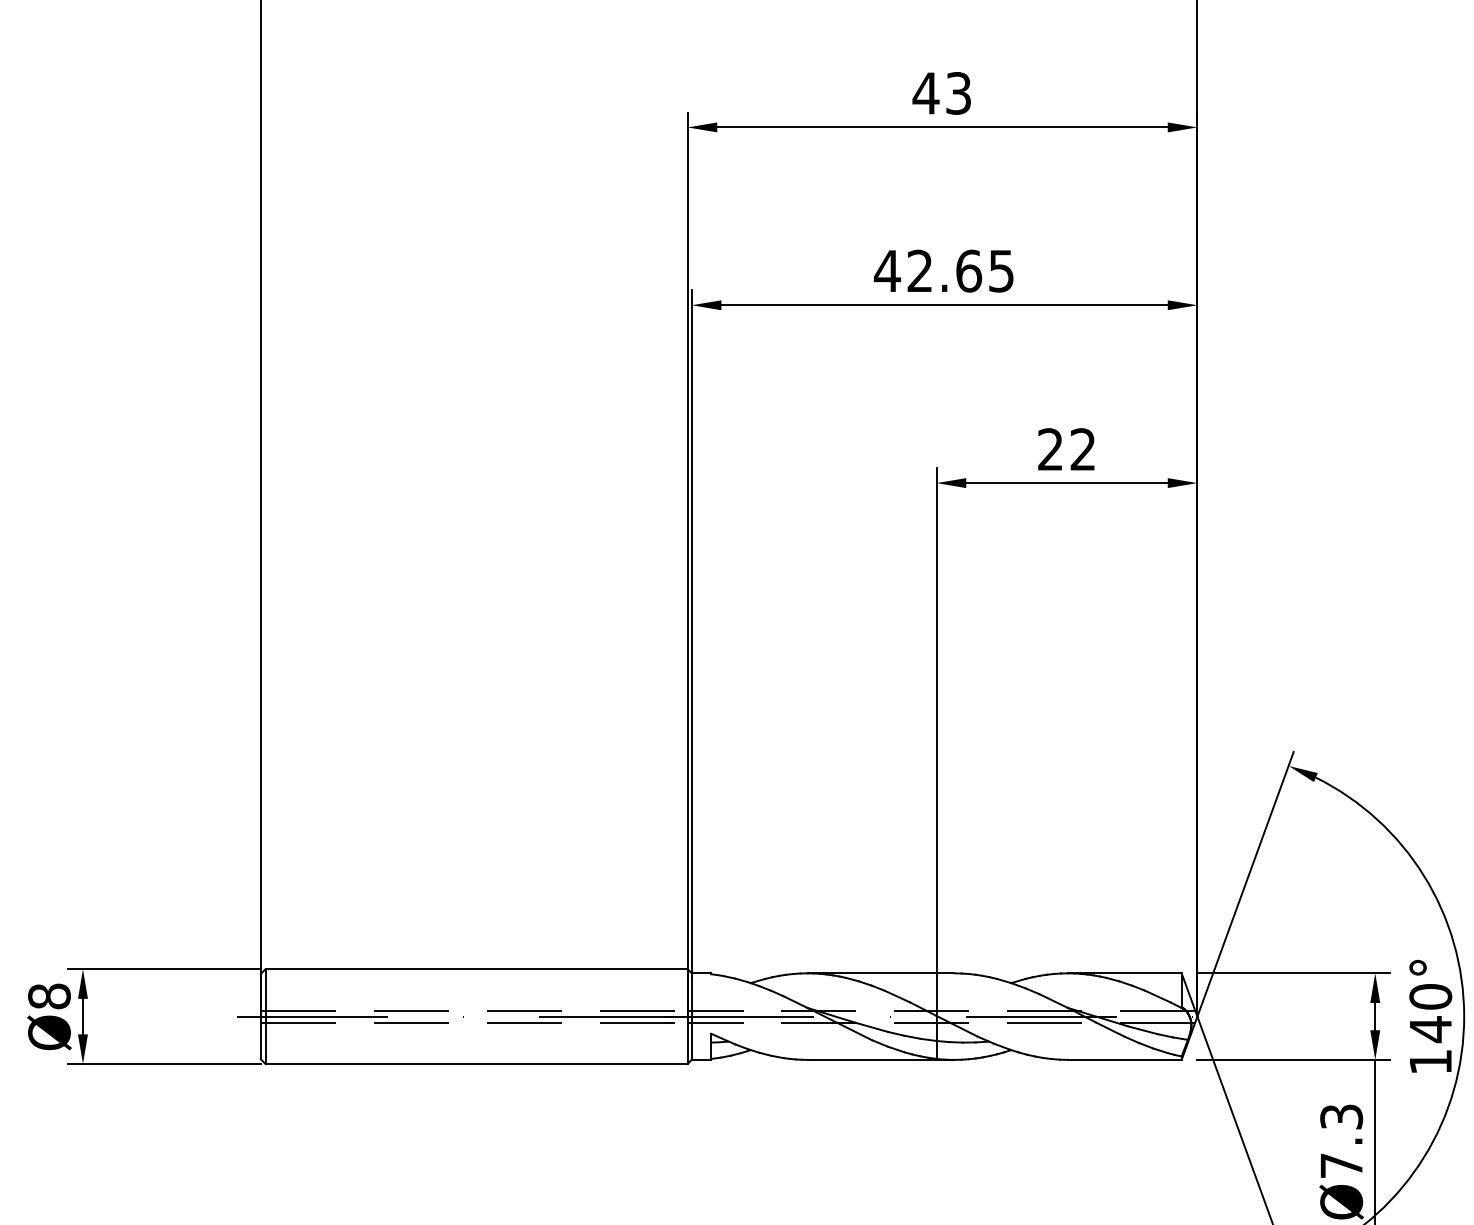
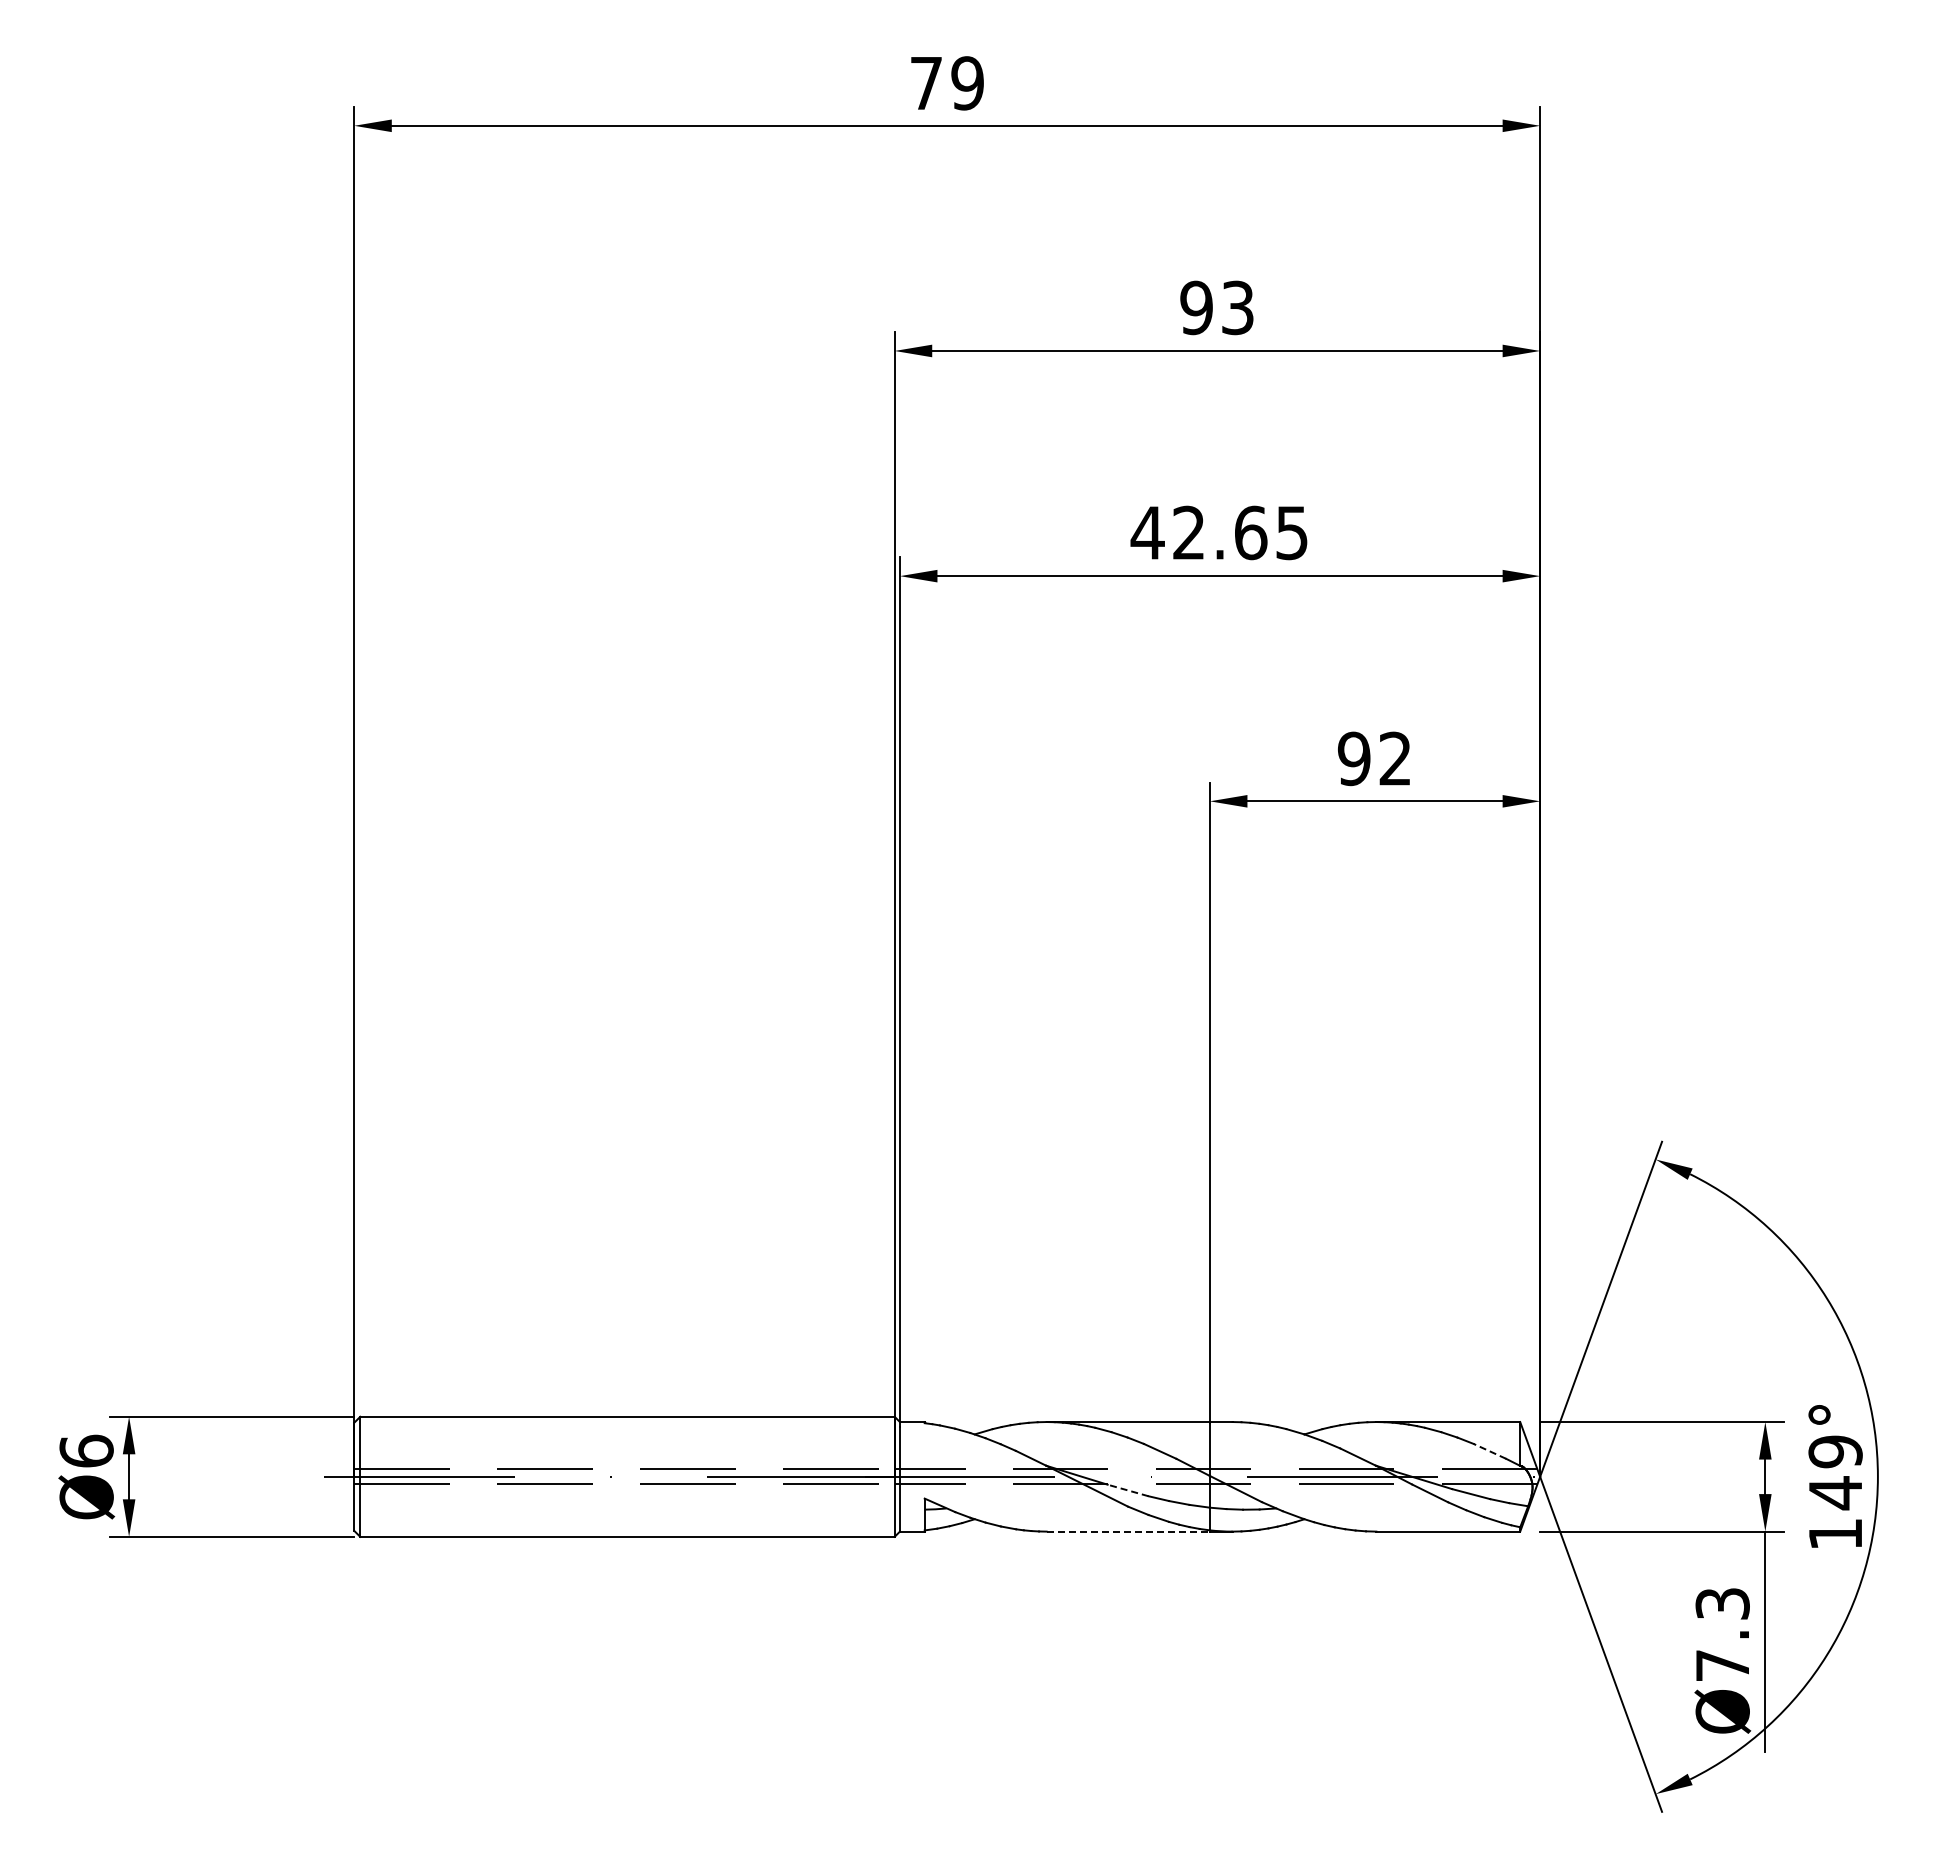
text: (925, 93) -> (1196, 307), 43 -> 93
text: (1049, 449) -> (1353, 758), 22 -> 92
text: (49, 995) -> (86, 1450), Ø8 -> Ø6
line: (1157, 996) -> (1489, 1451), solid -> dashed
text: (1430, 996) -> (1835, 1451), 140° -> 149°
line: (871, 1027) -> (1127, 1490), solid -> dashed
line: (872, 1059) -> (1128, 1531), solid -> dashed

